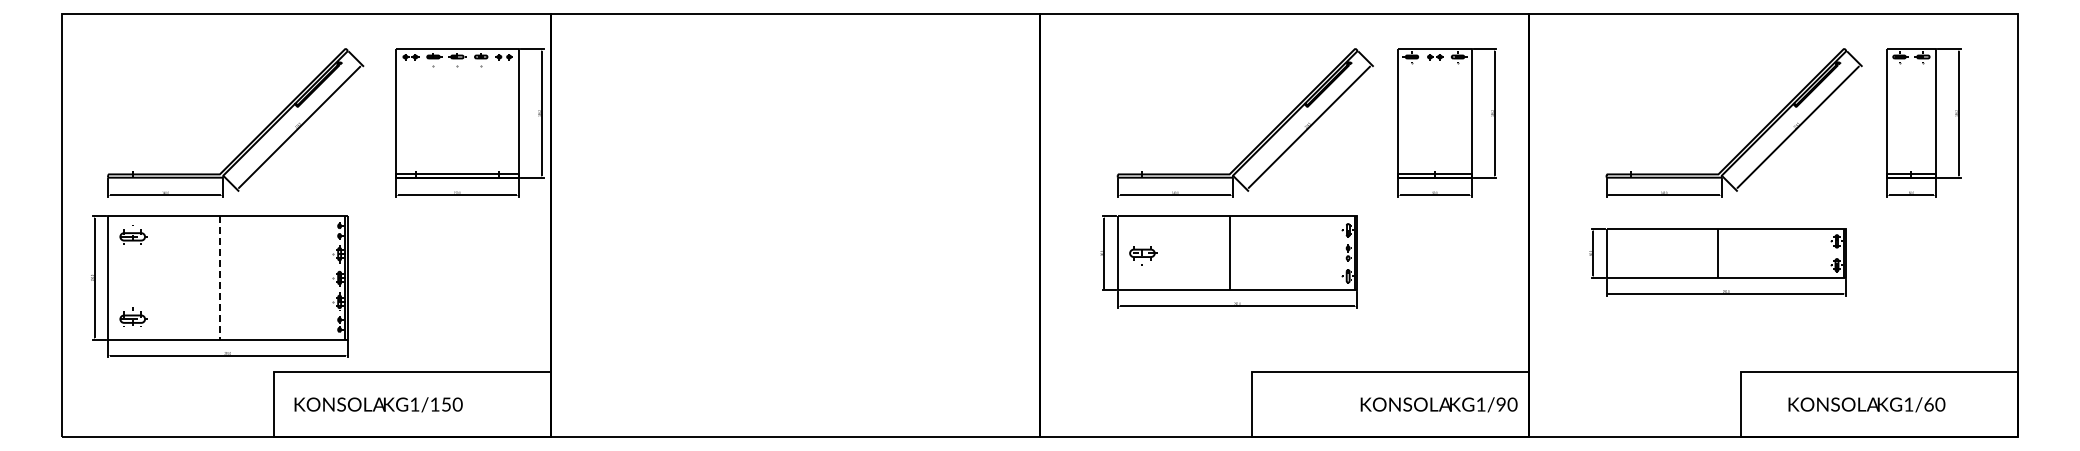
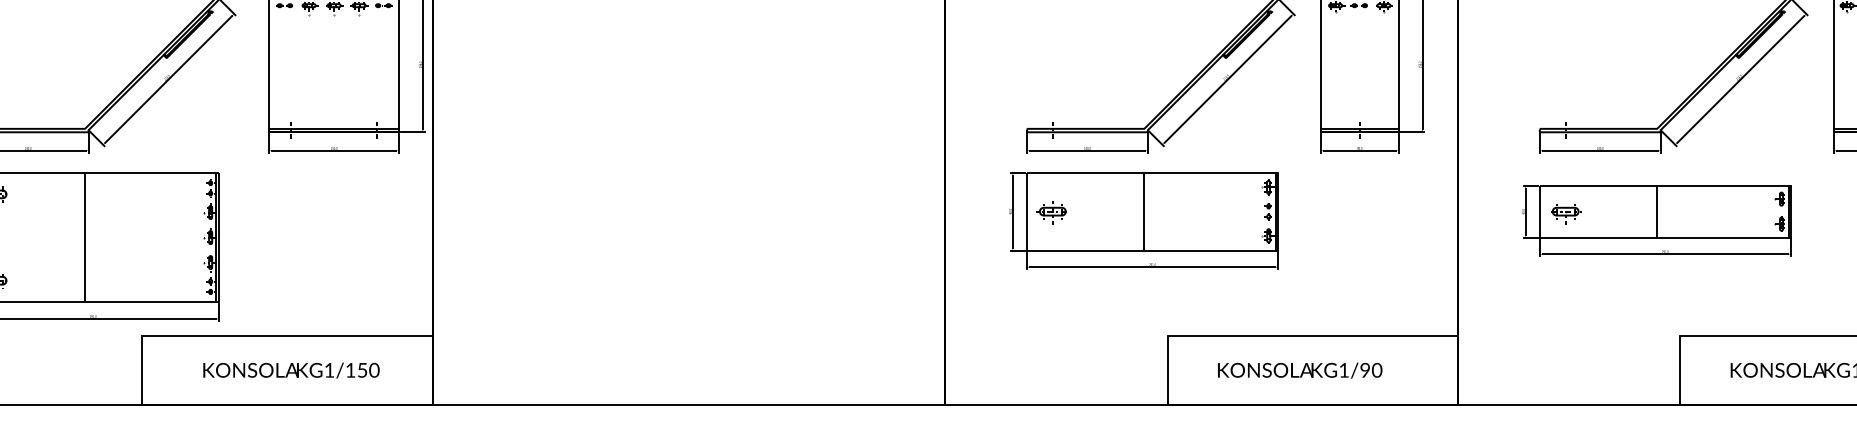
part: (1632, 255) -> (1566, 213), added
line: (219, 278) -> (84, 238), dashed -> solid
text: (378, 404) -> (291, 370), moved
text: (1438, 404) -> (1299, 370), moved

